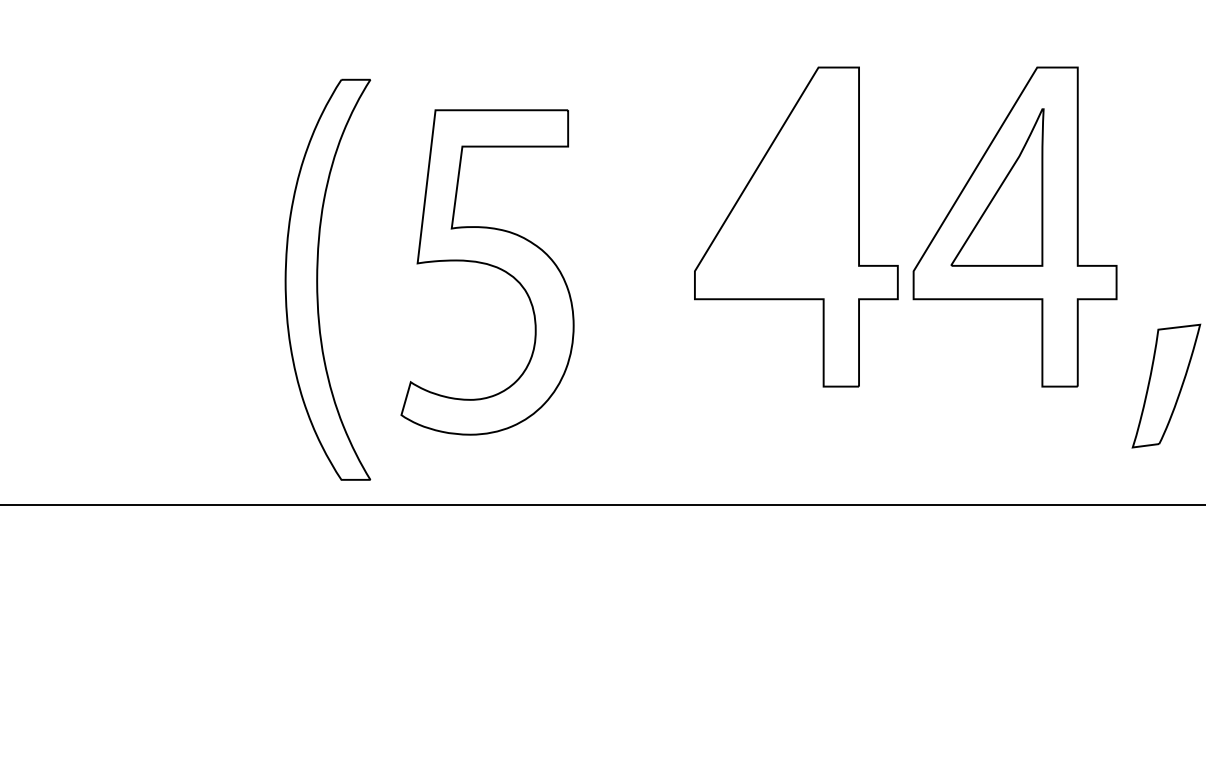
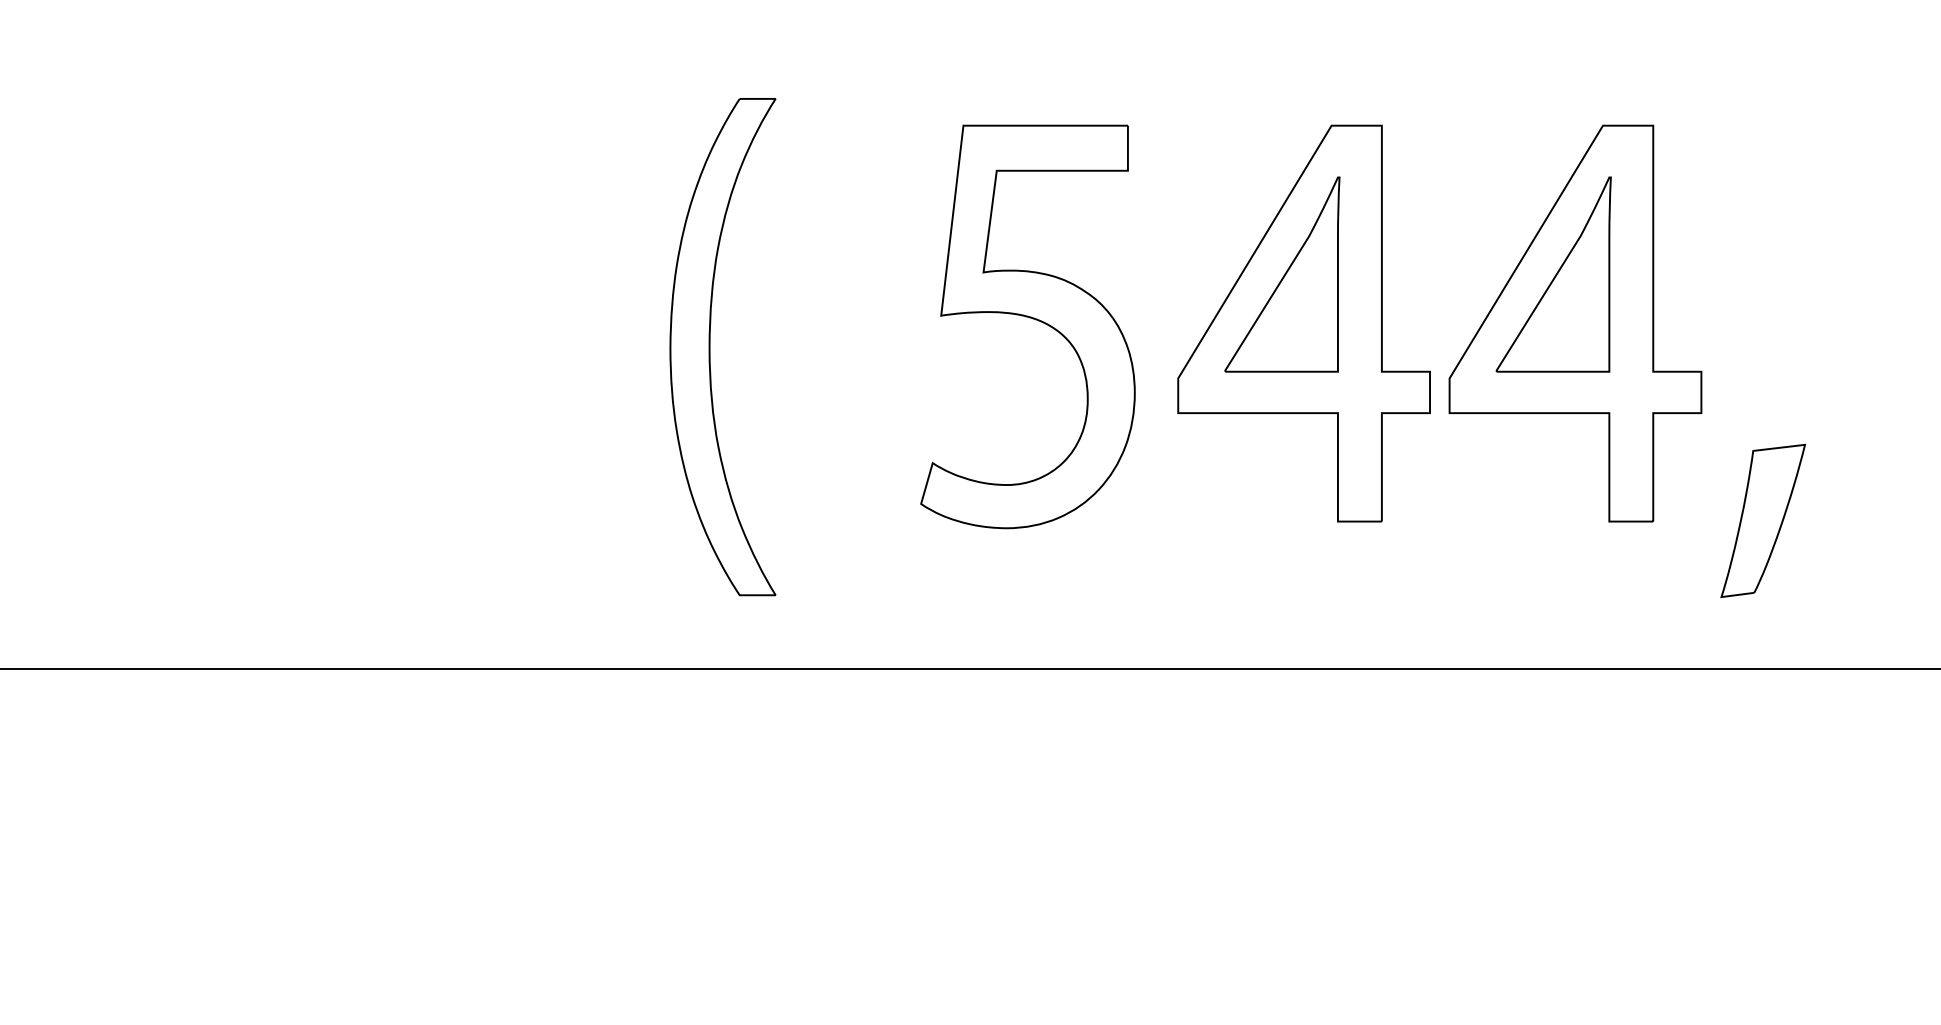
part: (778, 187) -> (1282, 274), added
part: (488, 265) -> (1029, 318), moved
part: (317, 280) -> (710, 347), moved

